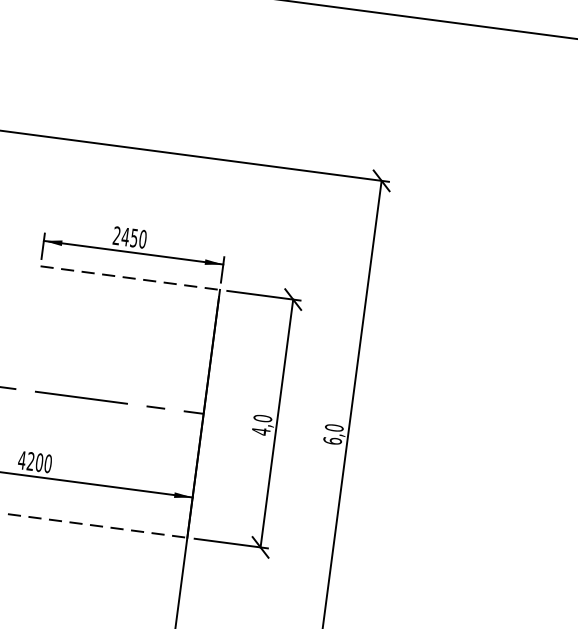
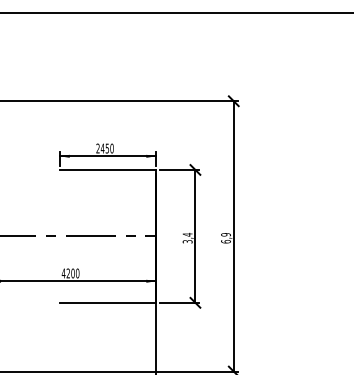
line: (131, 277) -> (108, 169), dashed -> solid
text: (261, 423) -> (187, 237), 4,0 -> 3,4
text: (333, 427) -> (225, 234), 6,0 -> 6,9
line: (98, 525) -> (108, 302), dashed -> solid

